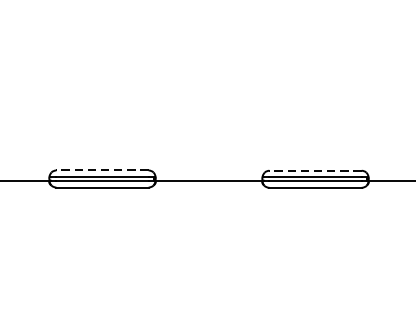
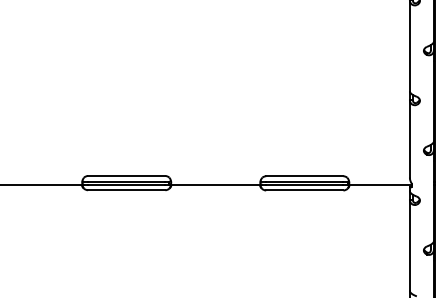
line: (102, 171) -> (126, 176), dashed -> solid
line: (315, 171) -> (304, 176), dashed -> solid

